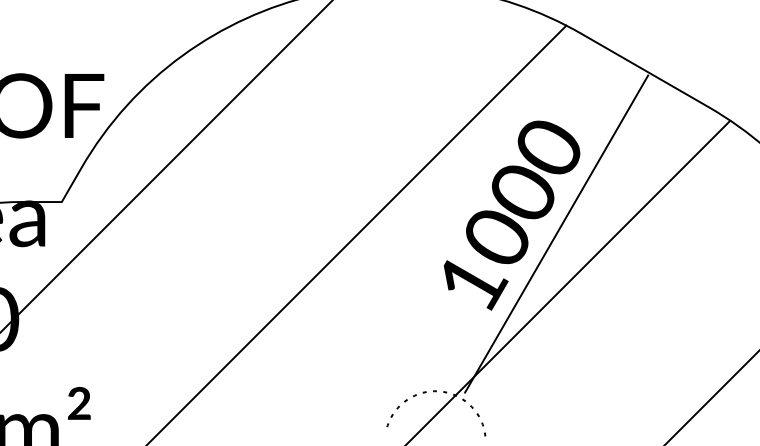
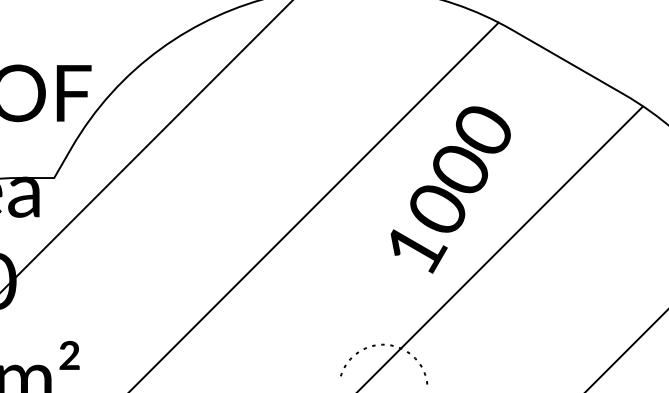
line: (556, 233) -> (489, 205), removed

